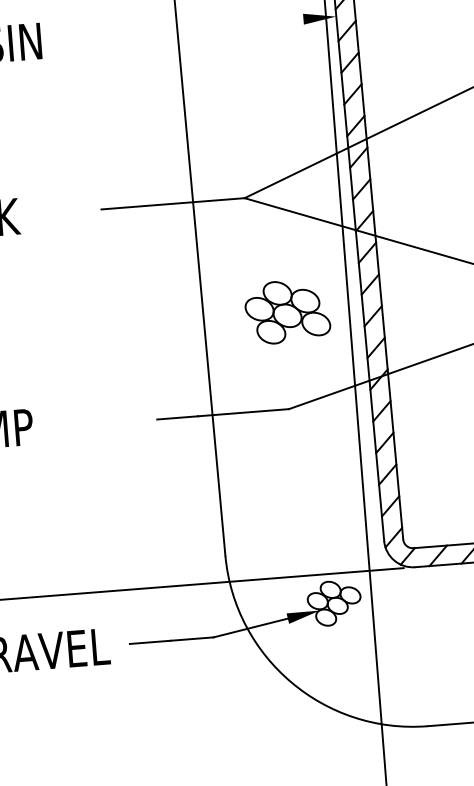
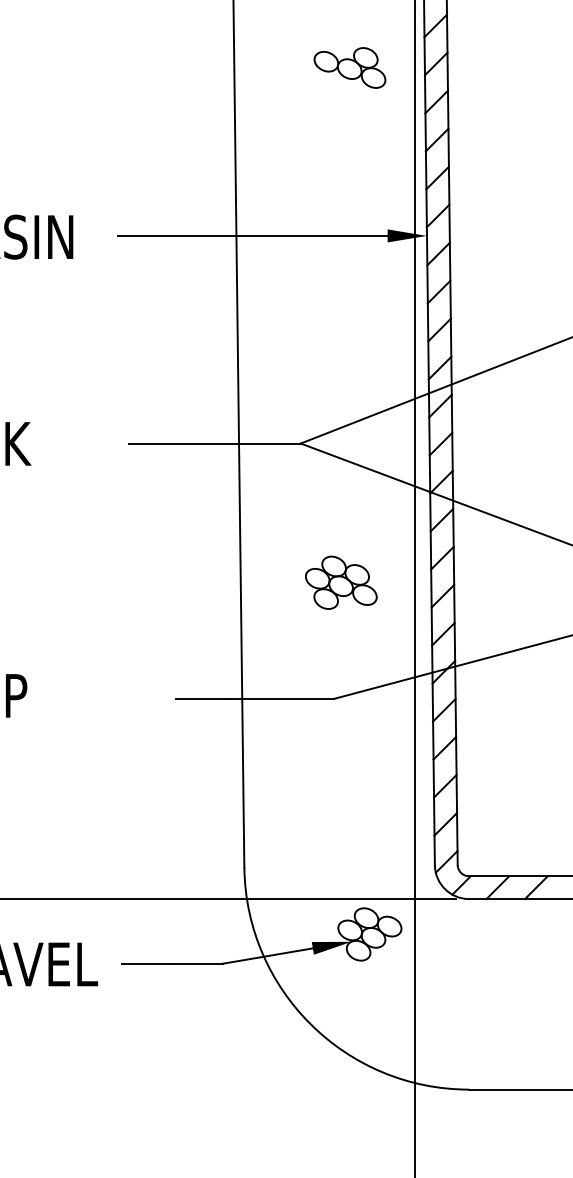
line: (190, 27) -> (252, 235), added
part: (287, 311) -> (341, 582), size x0.71

